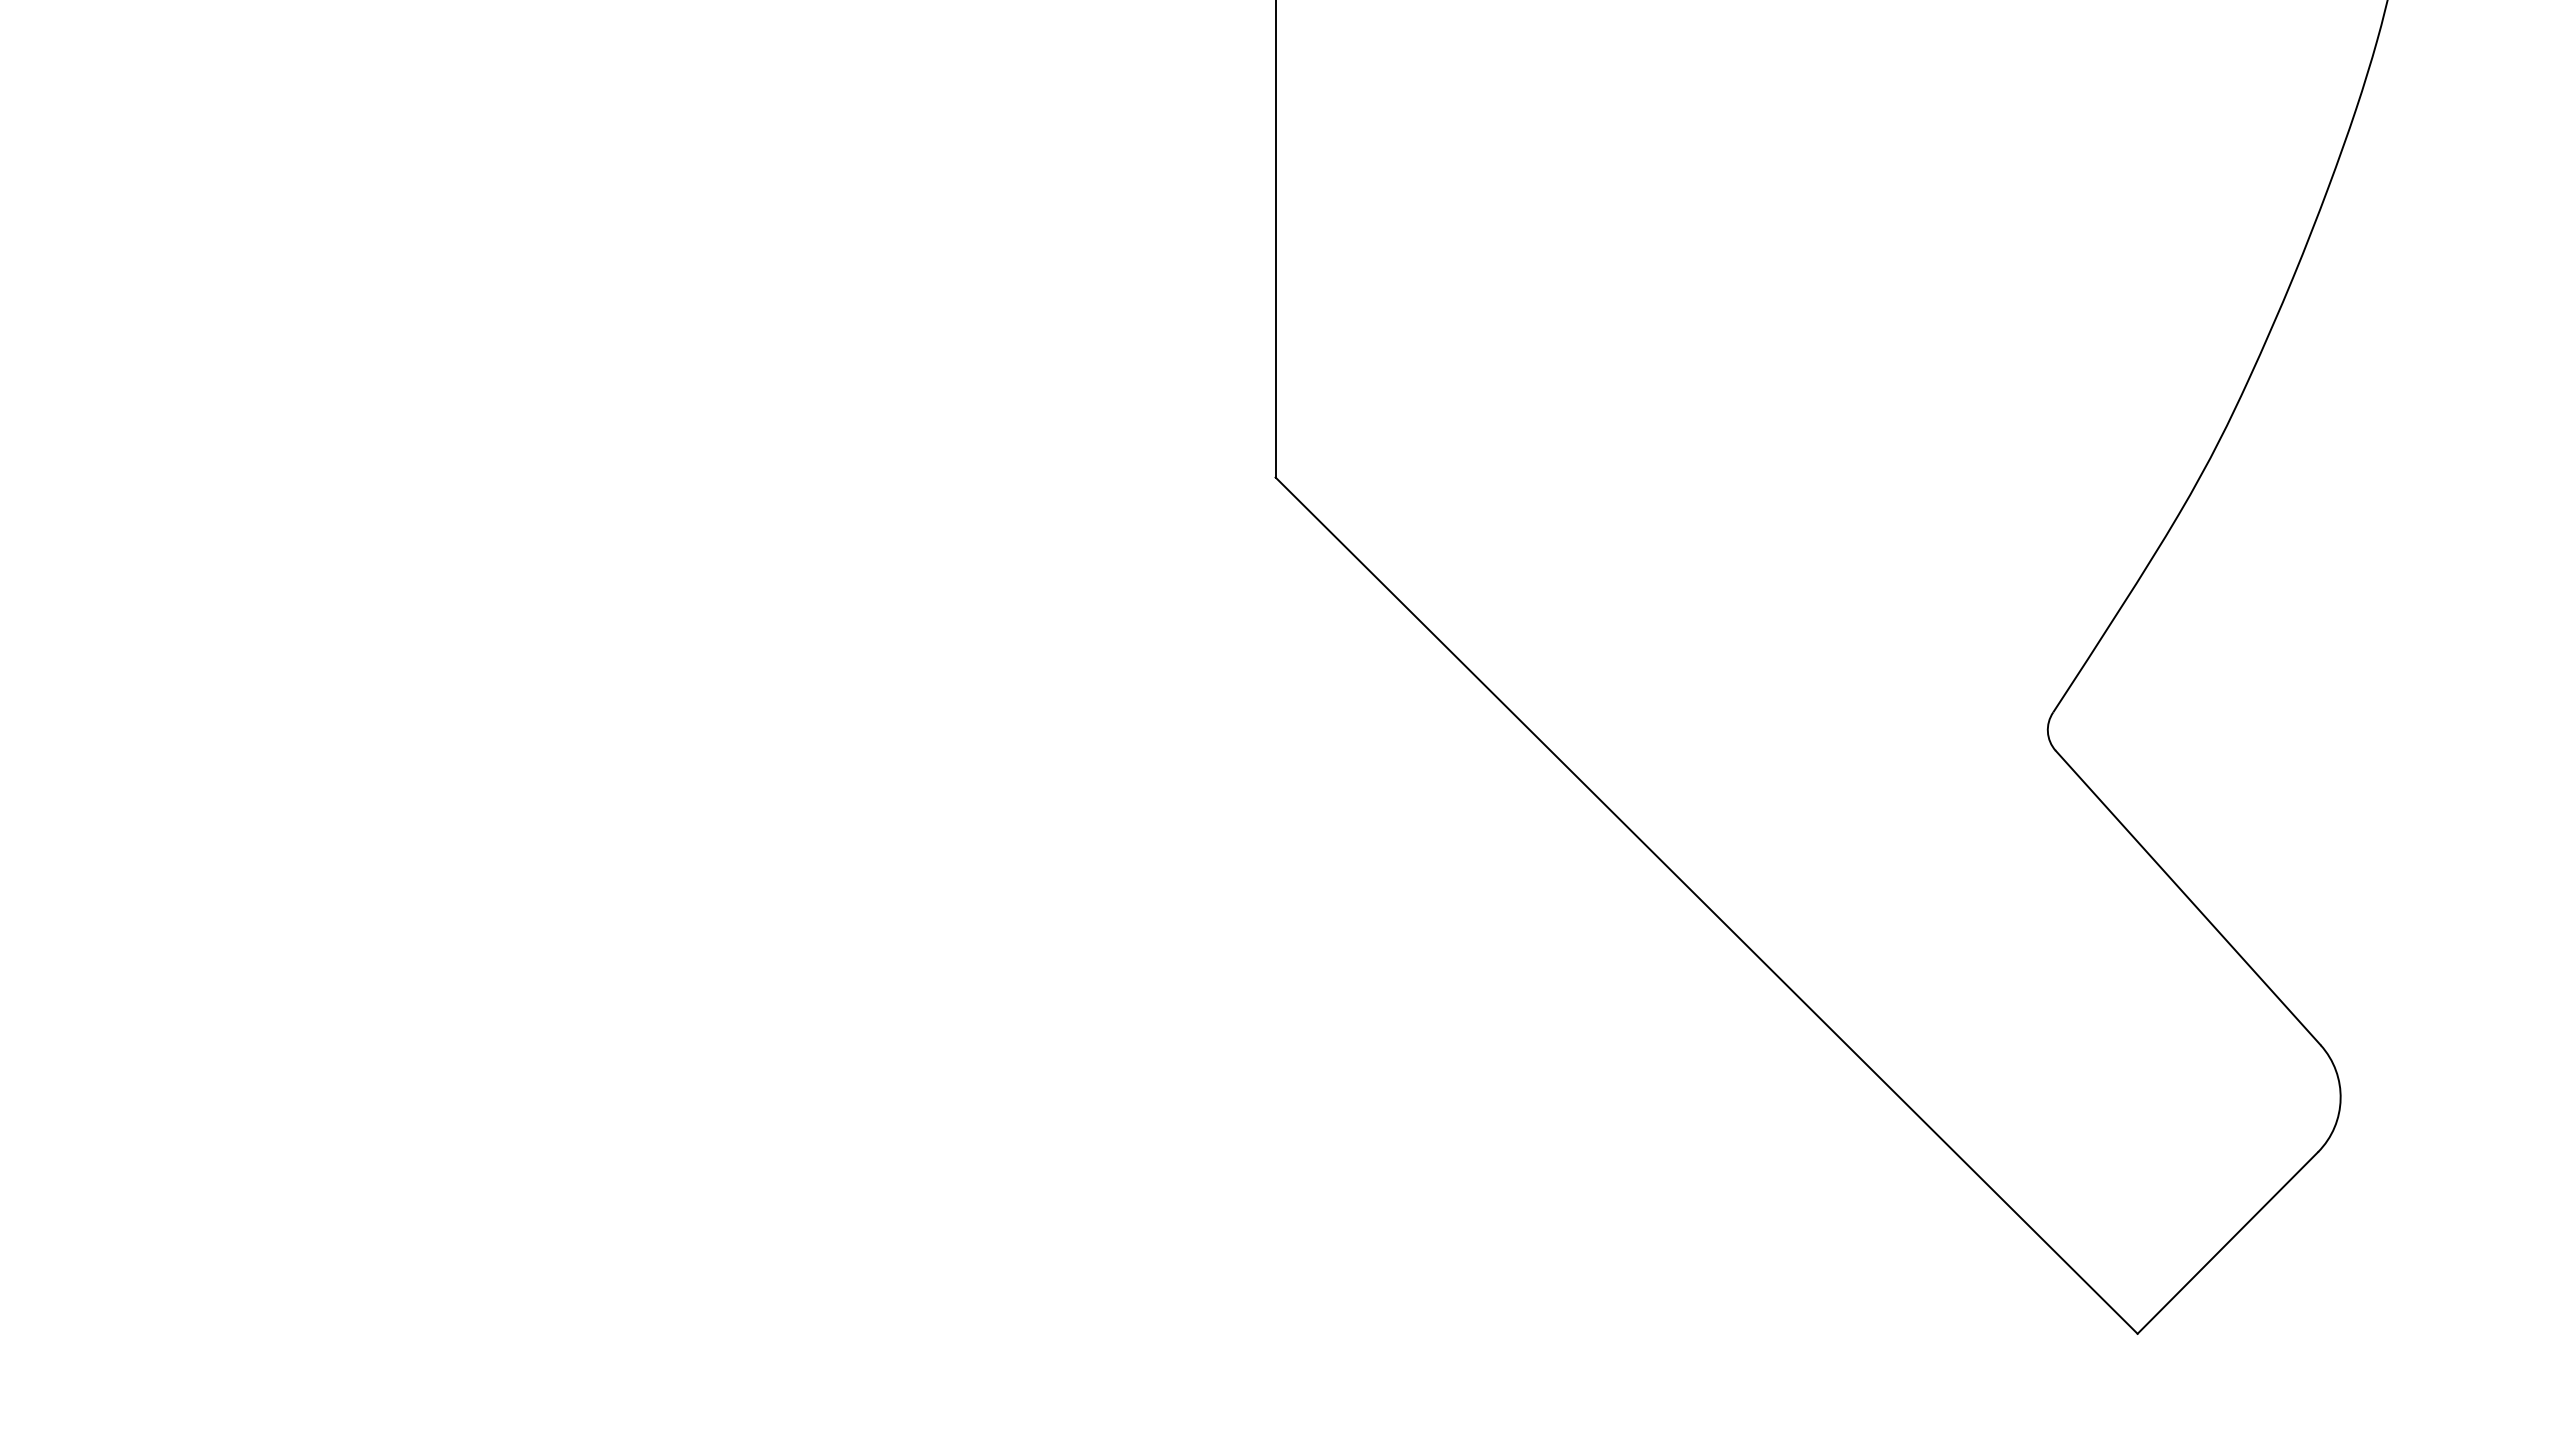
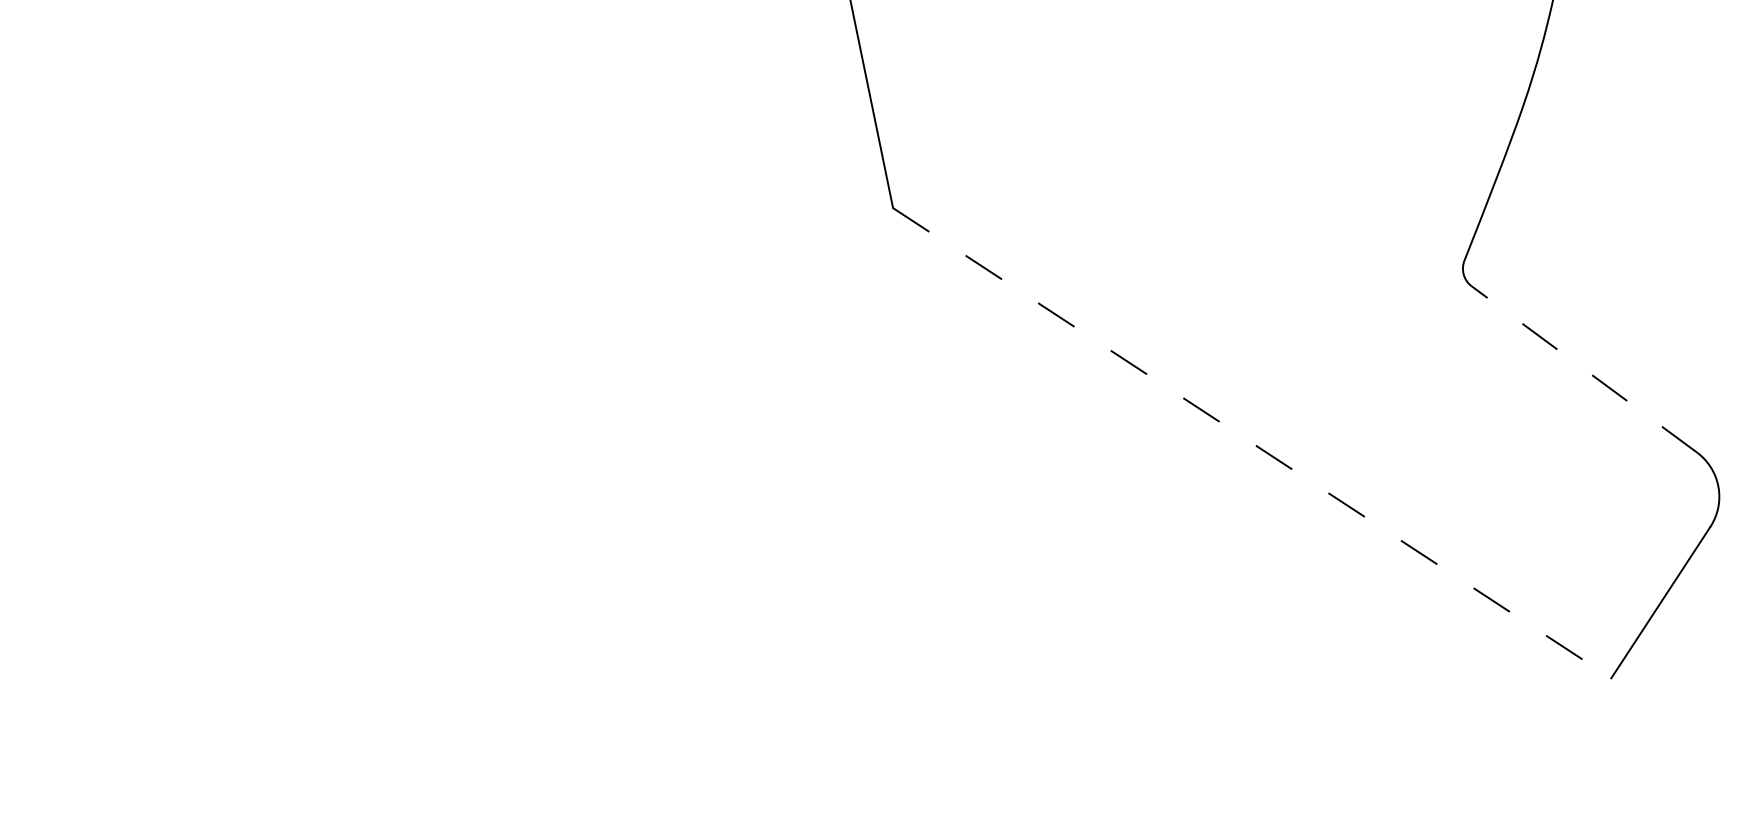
line: (2188, 897) -> (1584, 369), solid -> dashed
line: (1706, 905) -> (1252, 443), solid -> dashed

